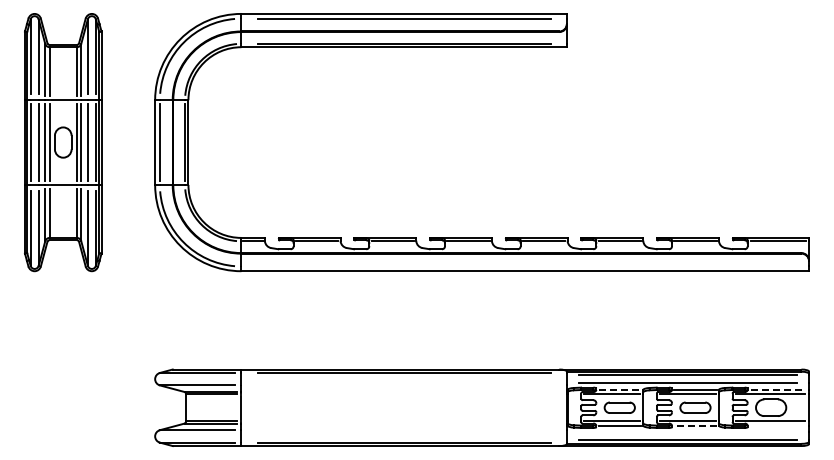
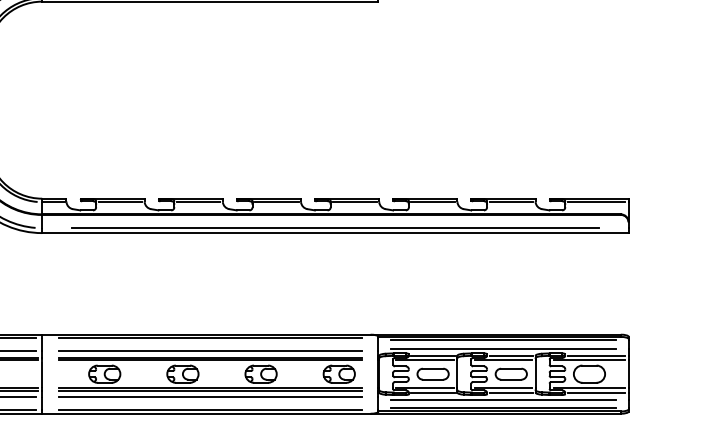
line: (524, 266) -> (334, 228), added
line: (620, 389) -> (433, 355), dashed -> solid
line: (778, 389) -> (597, 355), dashed -> solid
part: (393, 407) -> (199, 373), added
line: (695, 425) -> (511, 392), dashed -> solid
line: (777, 425) -> (596, 392), added
line: (687, 432) -> (503, 399), added

